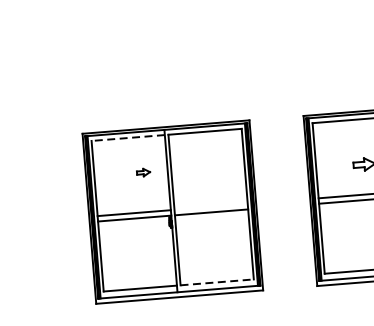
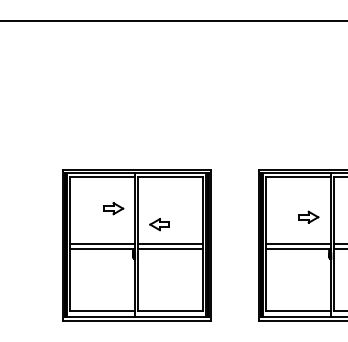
line: (128, 138) -> (102, 177), dashed -> solid
part: (143, 172) -> (113, 208), size x1.67
part: (196, 186) -> (159, 224), added
line: (210, 206) -> (170, 243), added
line: (218, 282) -> (171, 310), dashed -> solid

